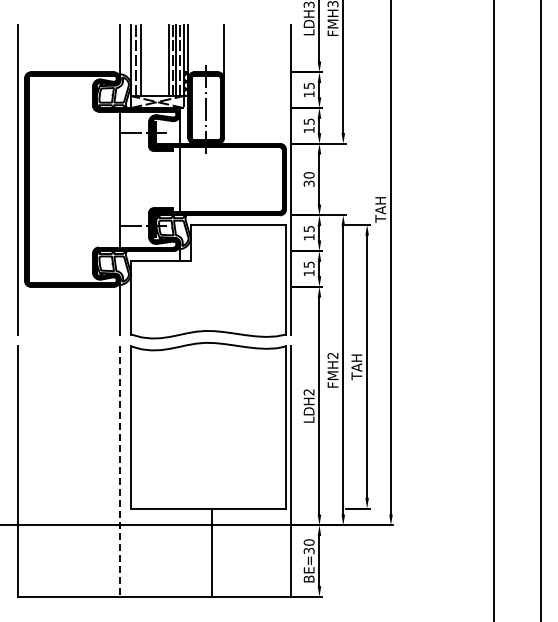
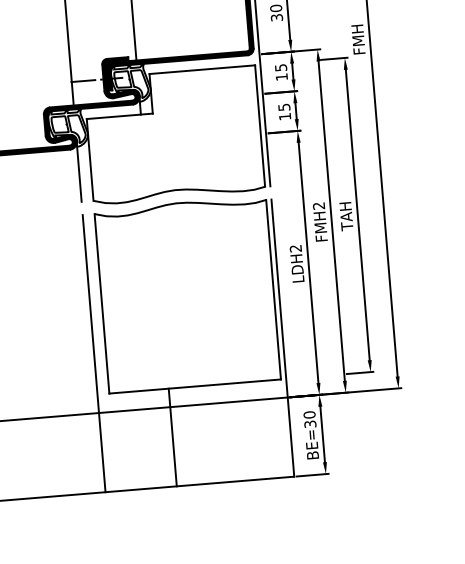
text: (380, 209) -> (358, 39), TAH -> FMH
line: (120, 472) -> (94, 354), dashed -> solid
line: (211, 552) -> (172, 437), moved

